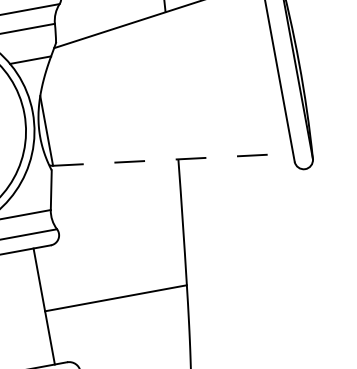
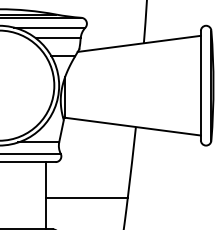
line: (174, 159) -> (133, 126), dashed -> solid

